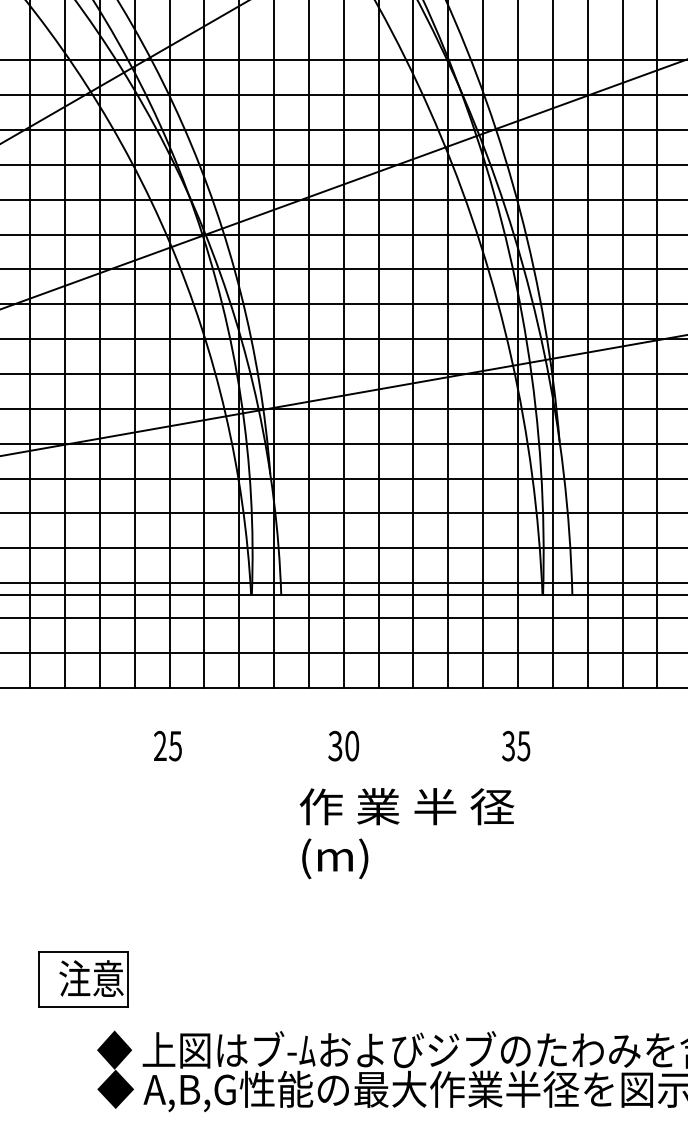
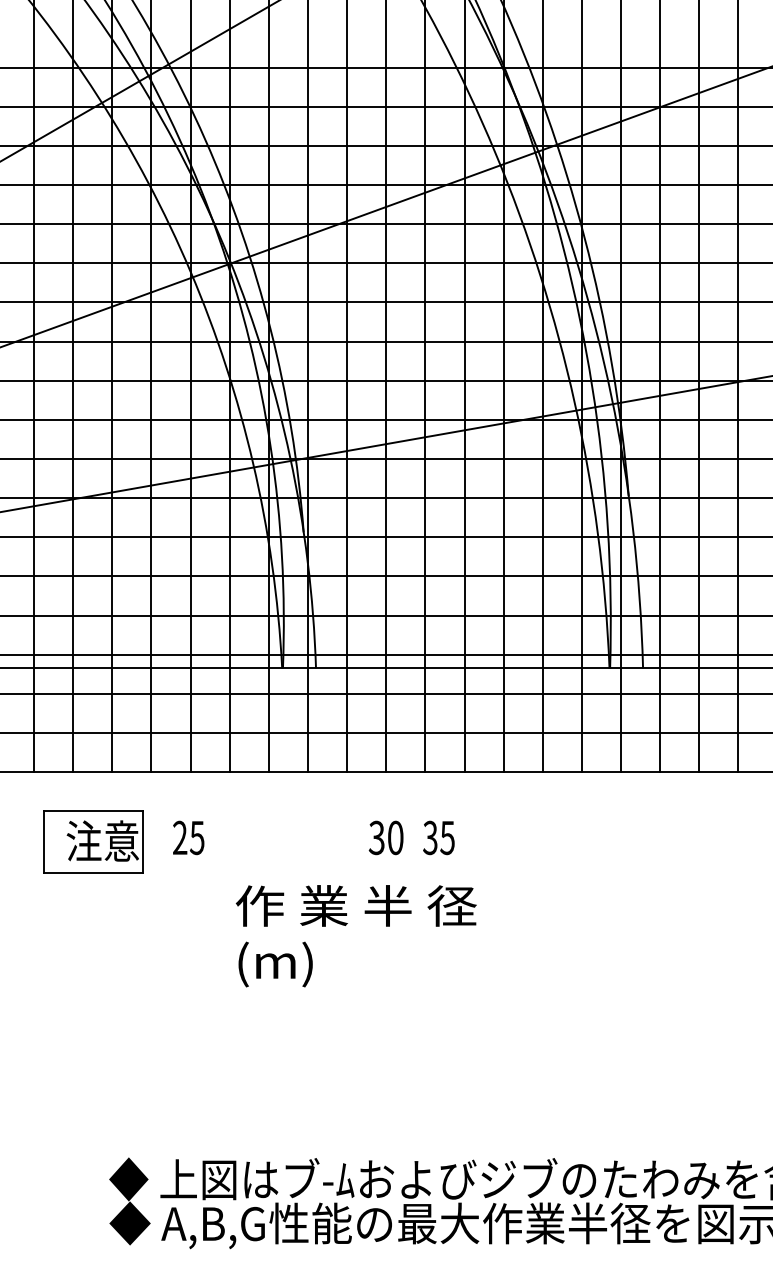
text: (515, 745) -> (438, 837), moved
text: (406, 833) -> (355, 936), moved
part: (83, 978) -> (93, 841), moved

